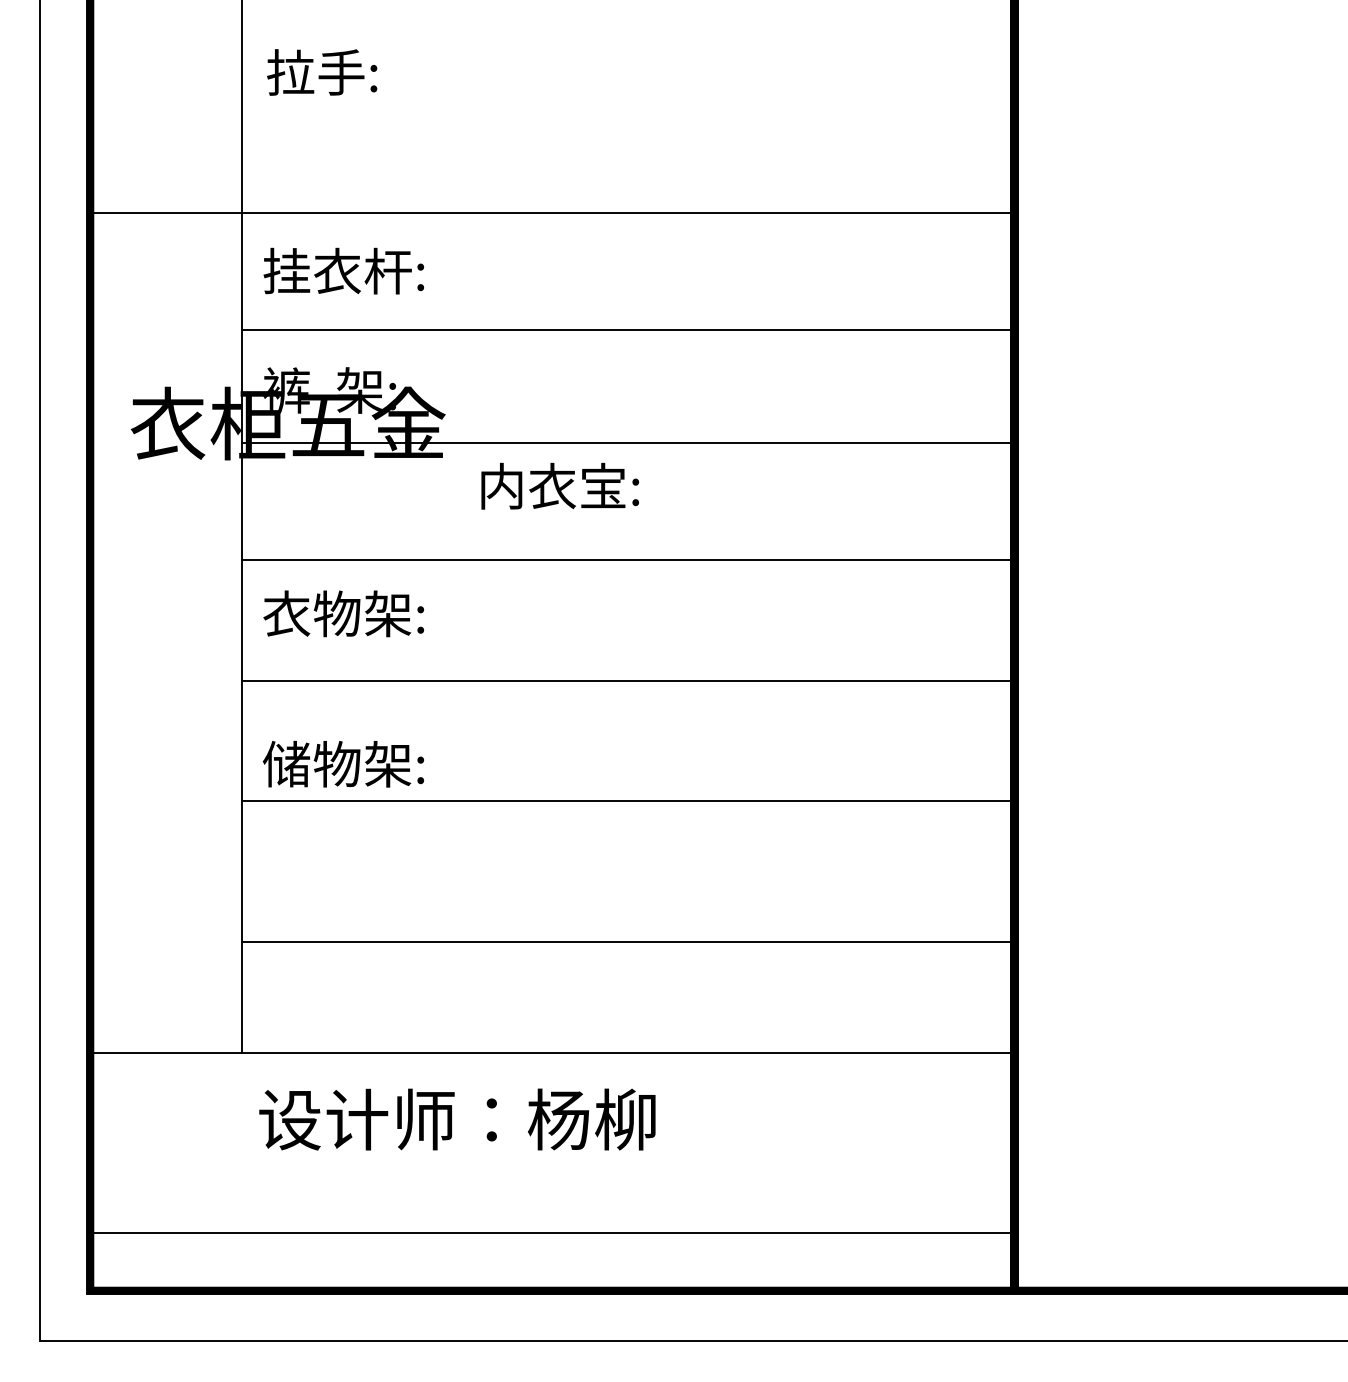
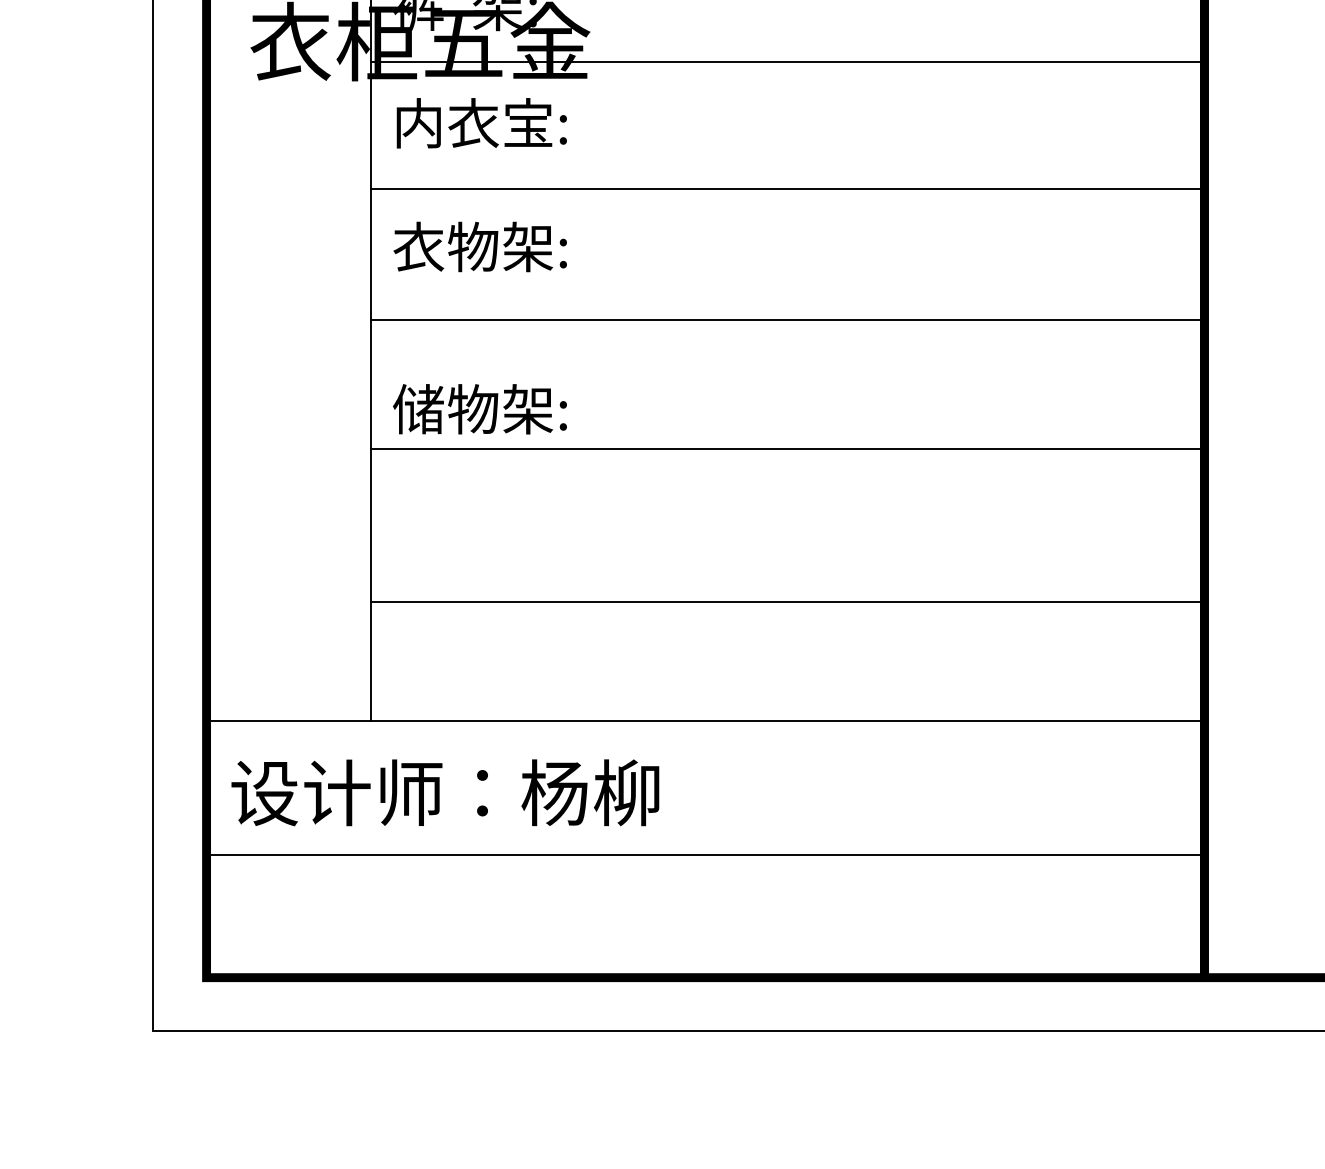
text: (560, 485) -> (482, 122), moved
text: (457, 1119) -> (445, 792), moved
line: (552, 1232) -> (705, 854), moved

